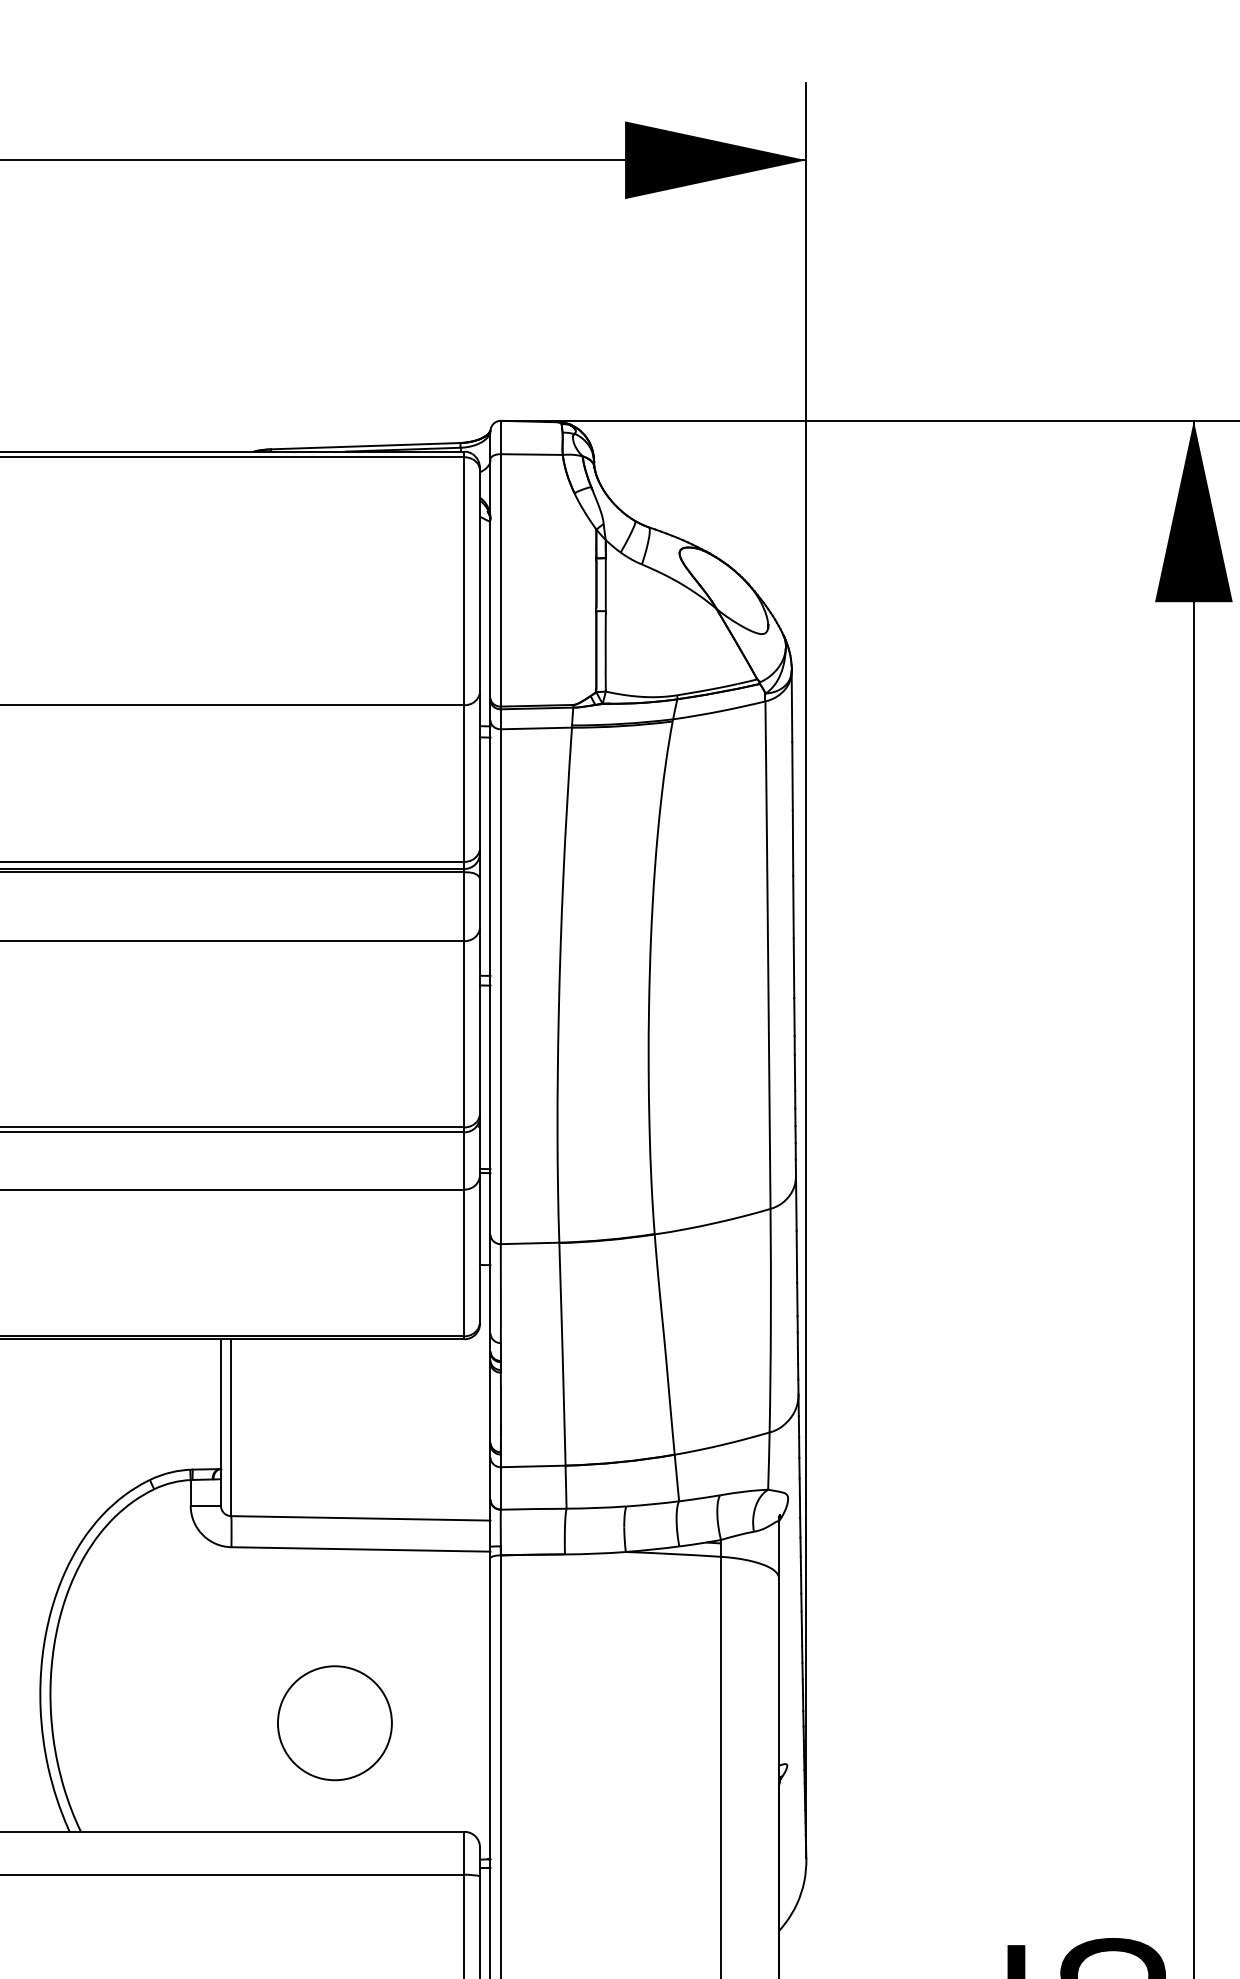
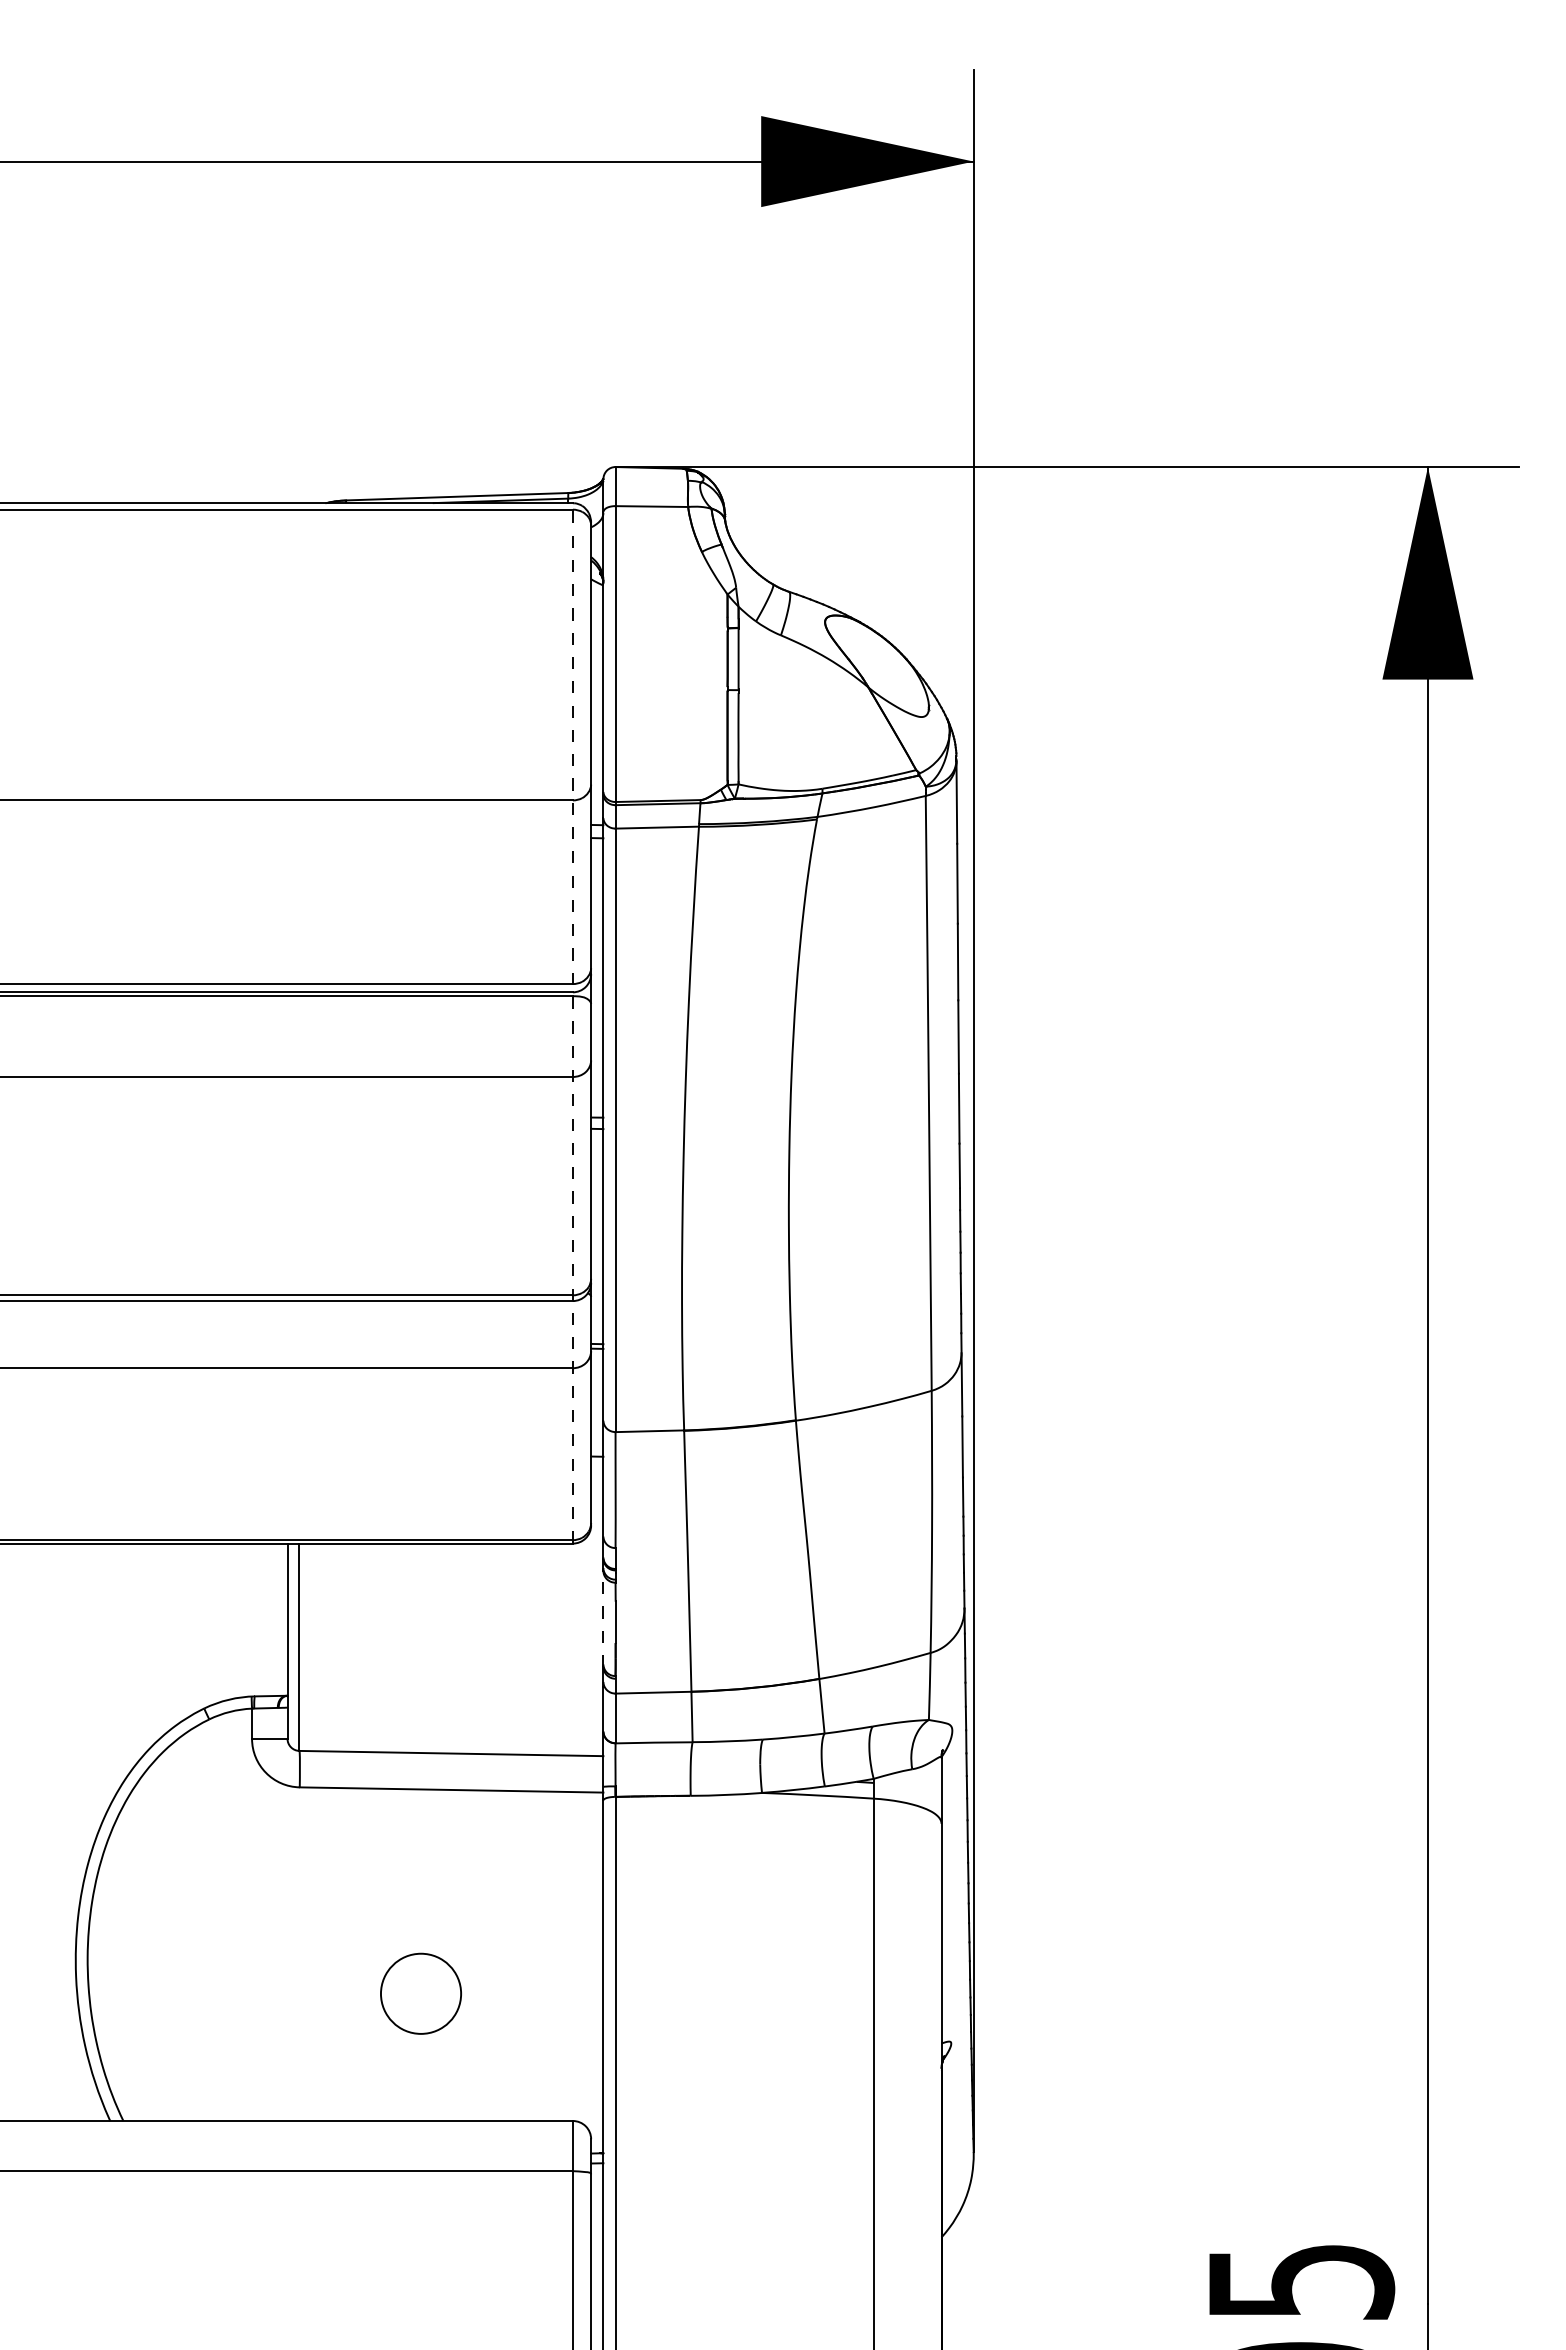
line: (464, 894) -> (572, 1022), solid -> dashed
line: (490, 1404) -> (603, 1619), solid -> dashed
circle: (334, 1723) -> (420, 1993), size x0.6

